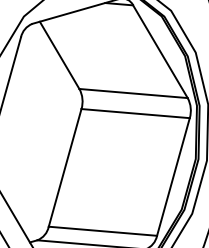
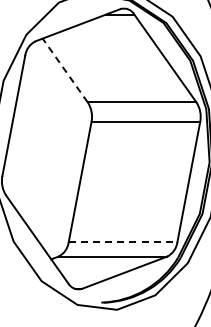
line: (58, 55) -> (64, 70), solid -> dashed
line: (103, 231) -> (123, 242), solid -> dashed

